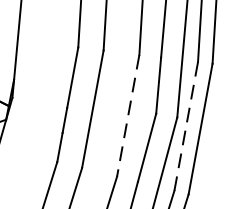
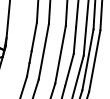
line: (128, 117) -> (60, 55), dashed -> solid
line: (185, 125) -> (87, 59), dashed -> solid

